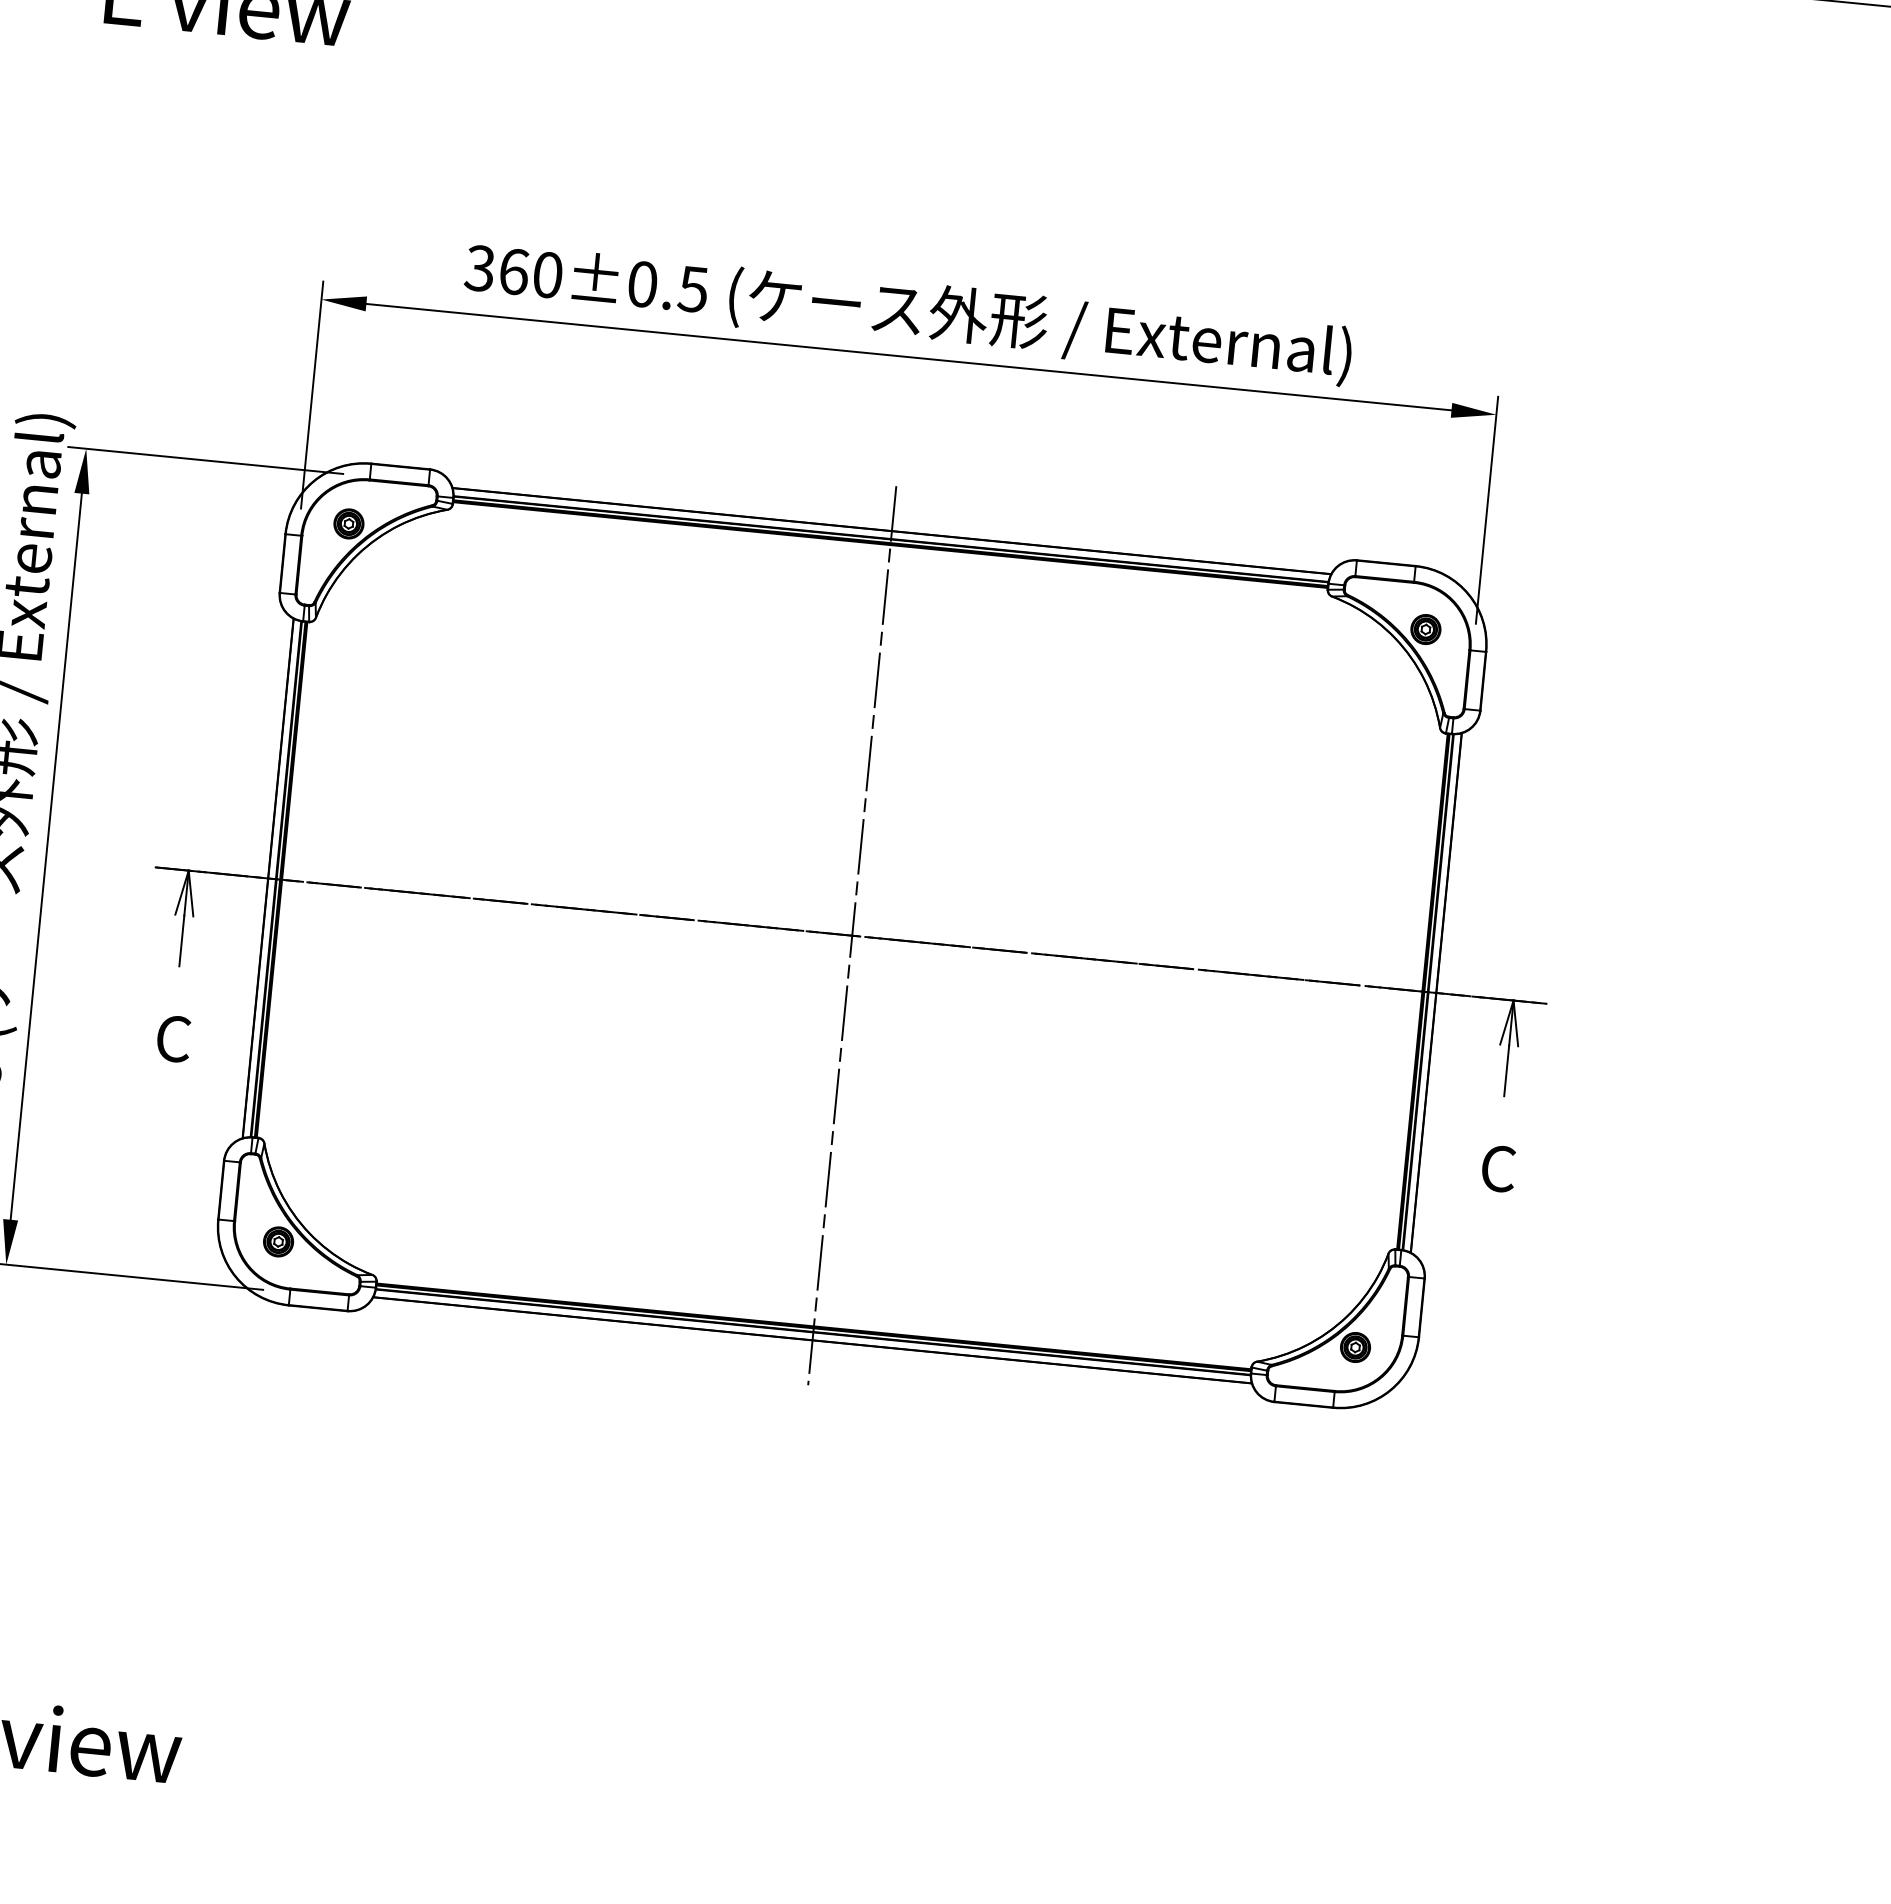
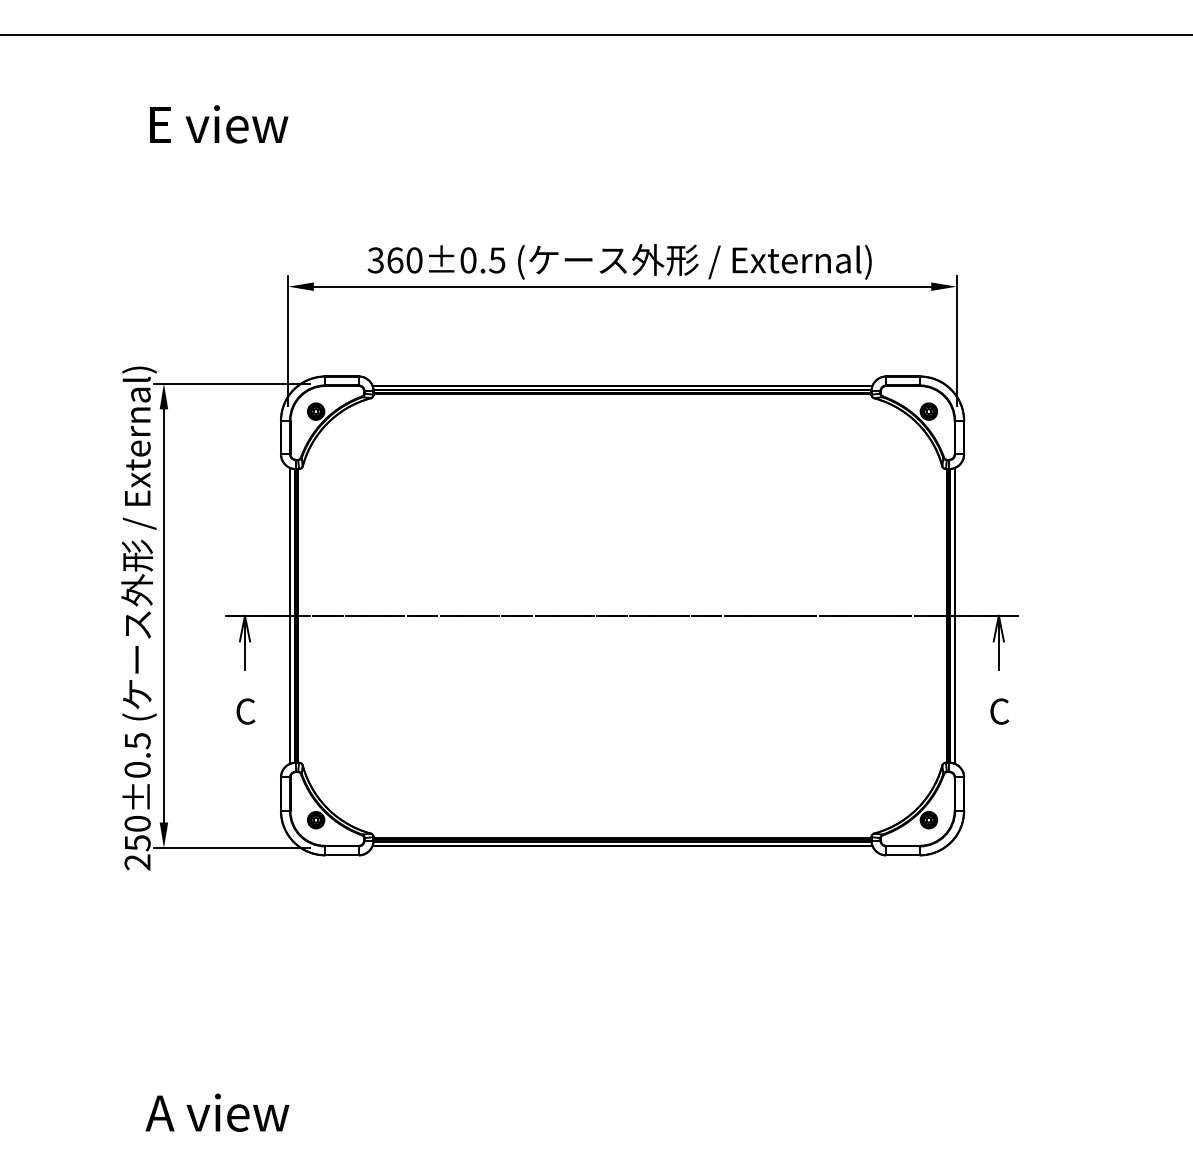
line: (852, 934) -> (622, 615), removed

